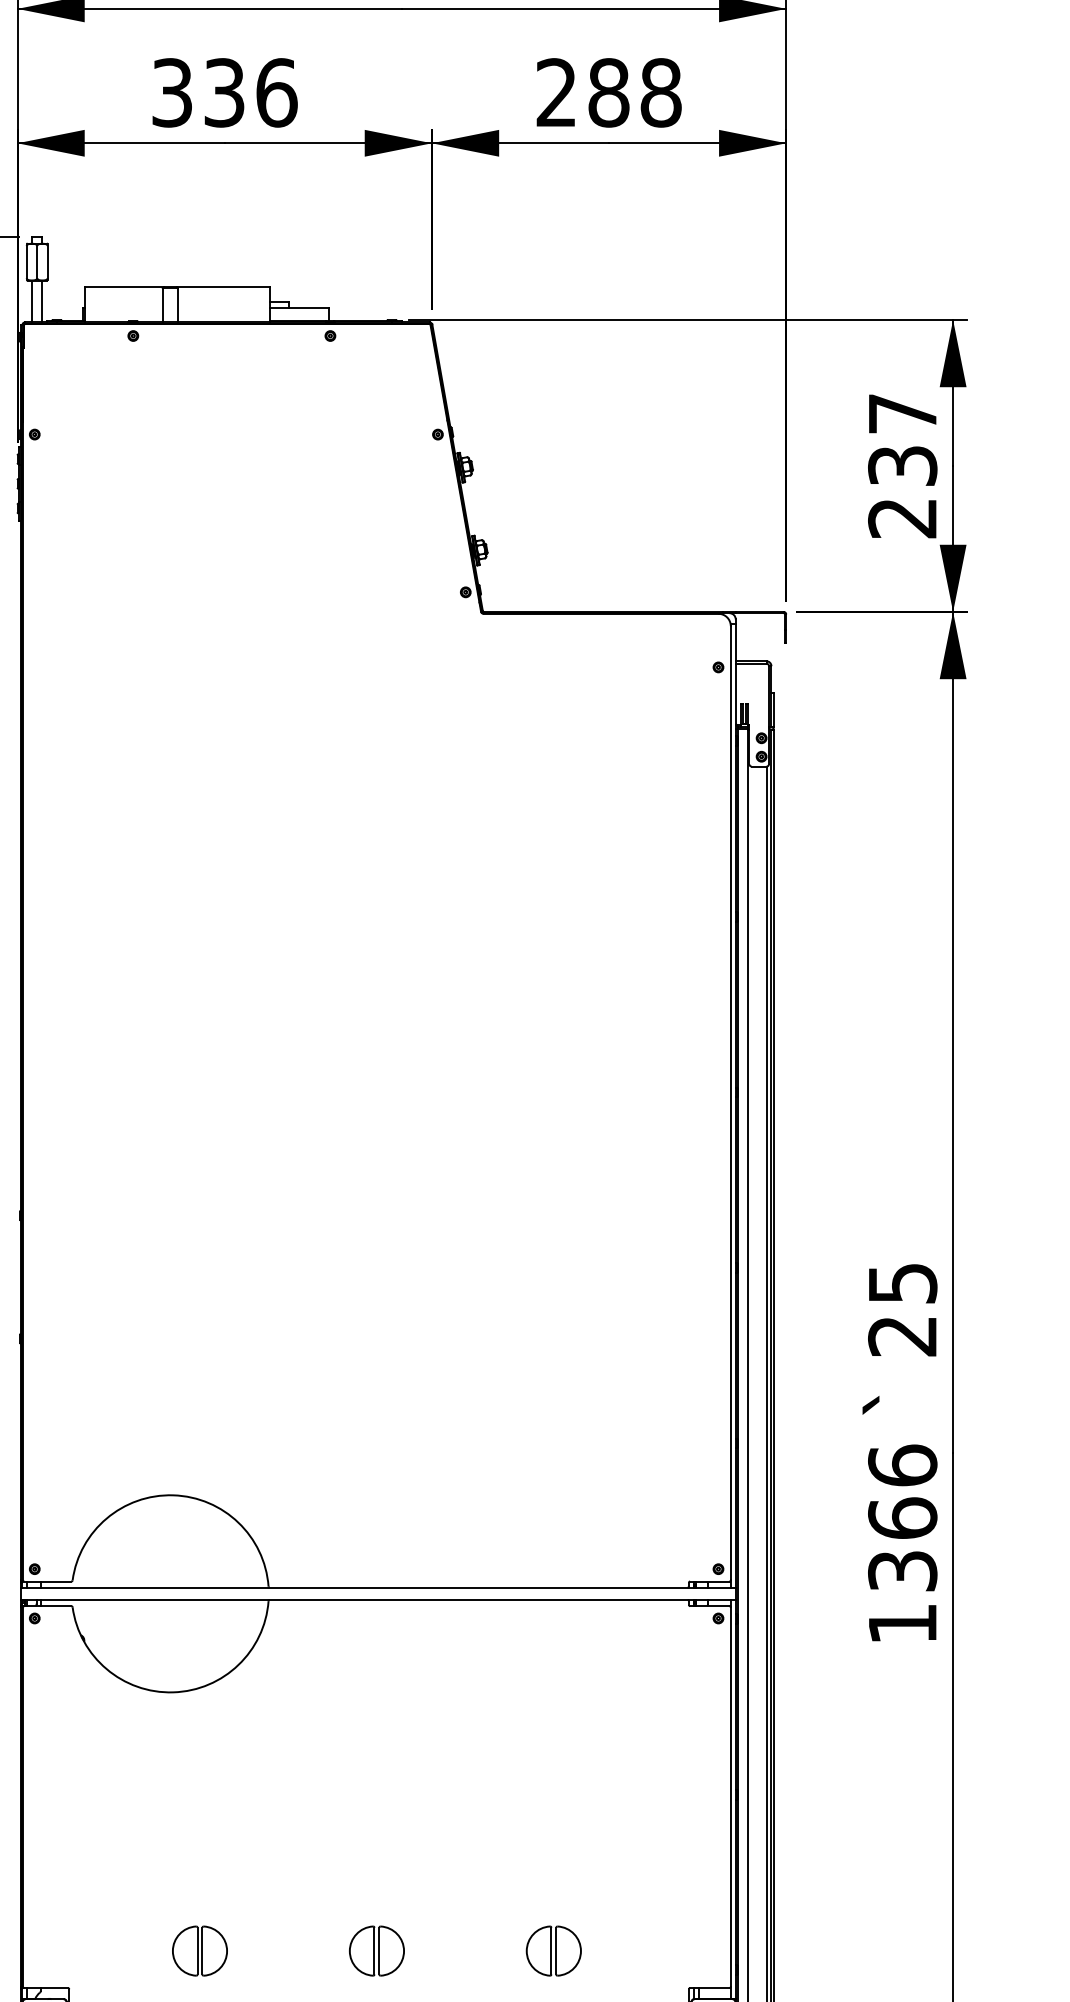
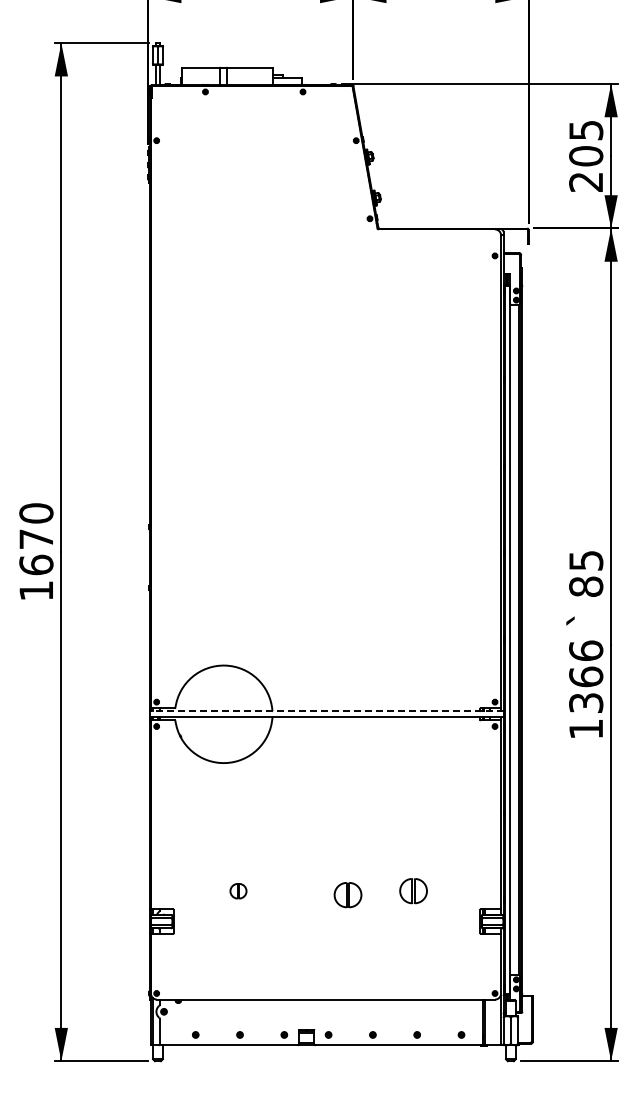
text: (903, 440) -> (586, 143), 237 -> 205
text: (903, 1335) -> (586, 586), 25 -> 85
line: (377, 1588) -> (326, 711), solid -> dashed
part: (200, 1951) -> (238, 891), size x0.6
part: (375, 1951) -> (347, 895), moved

